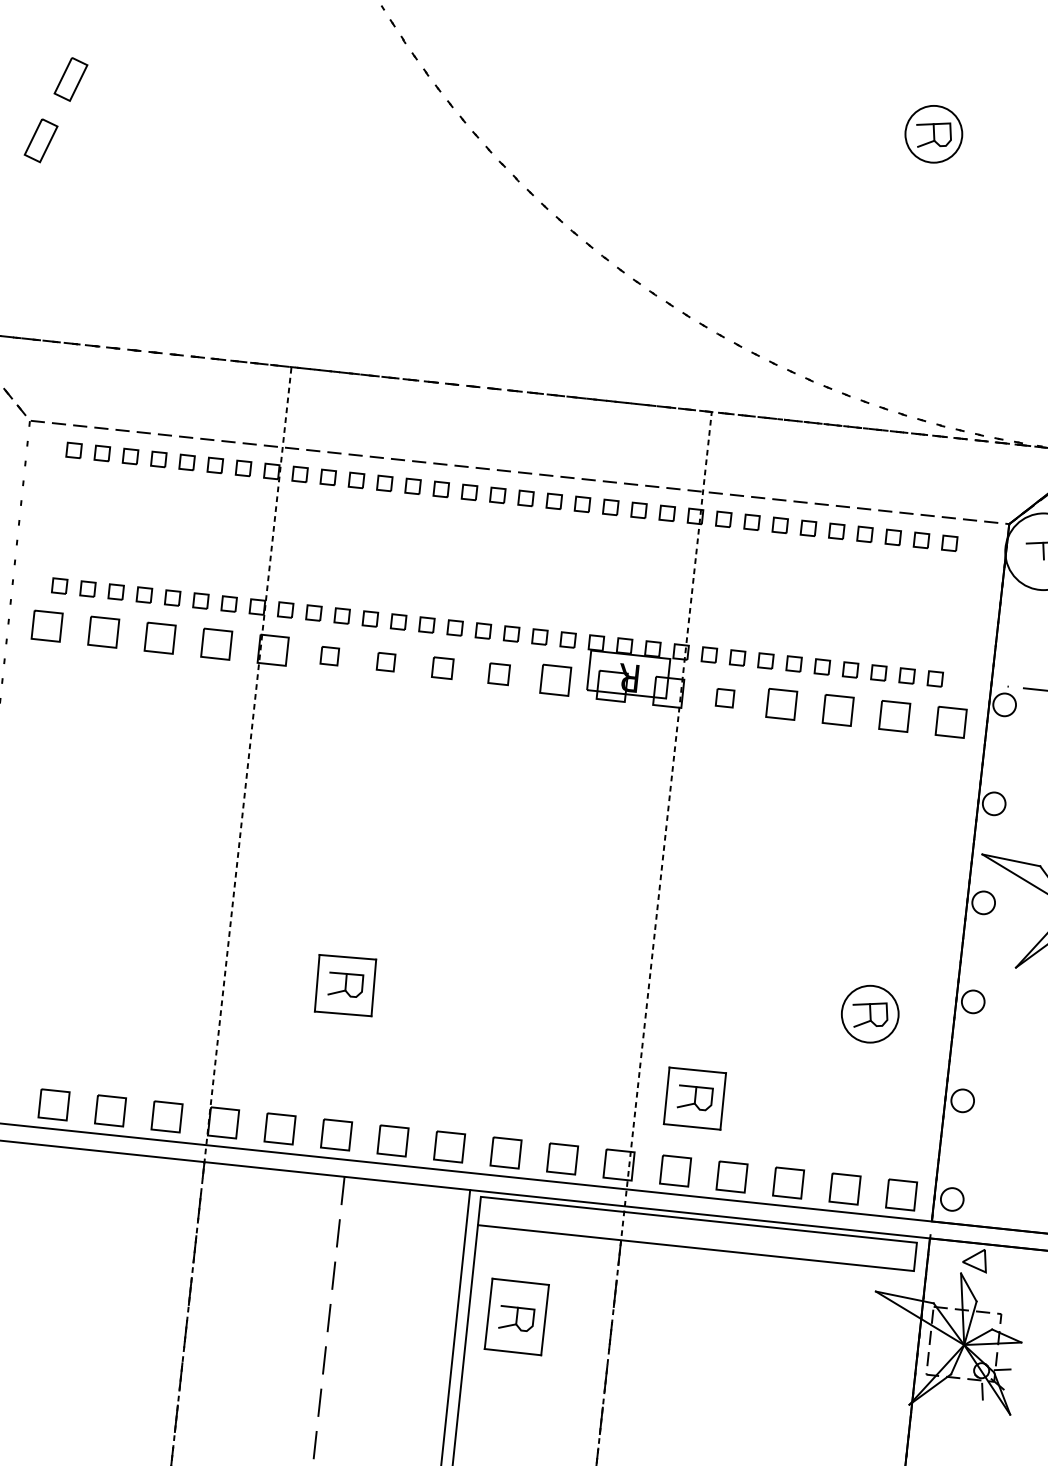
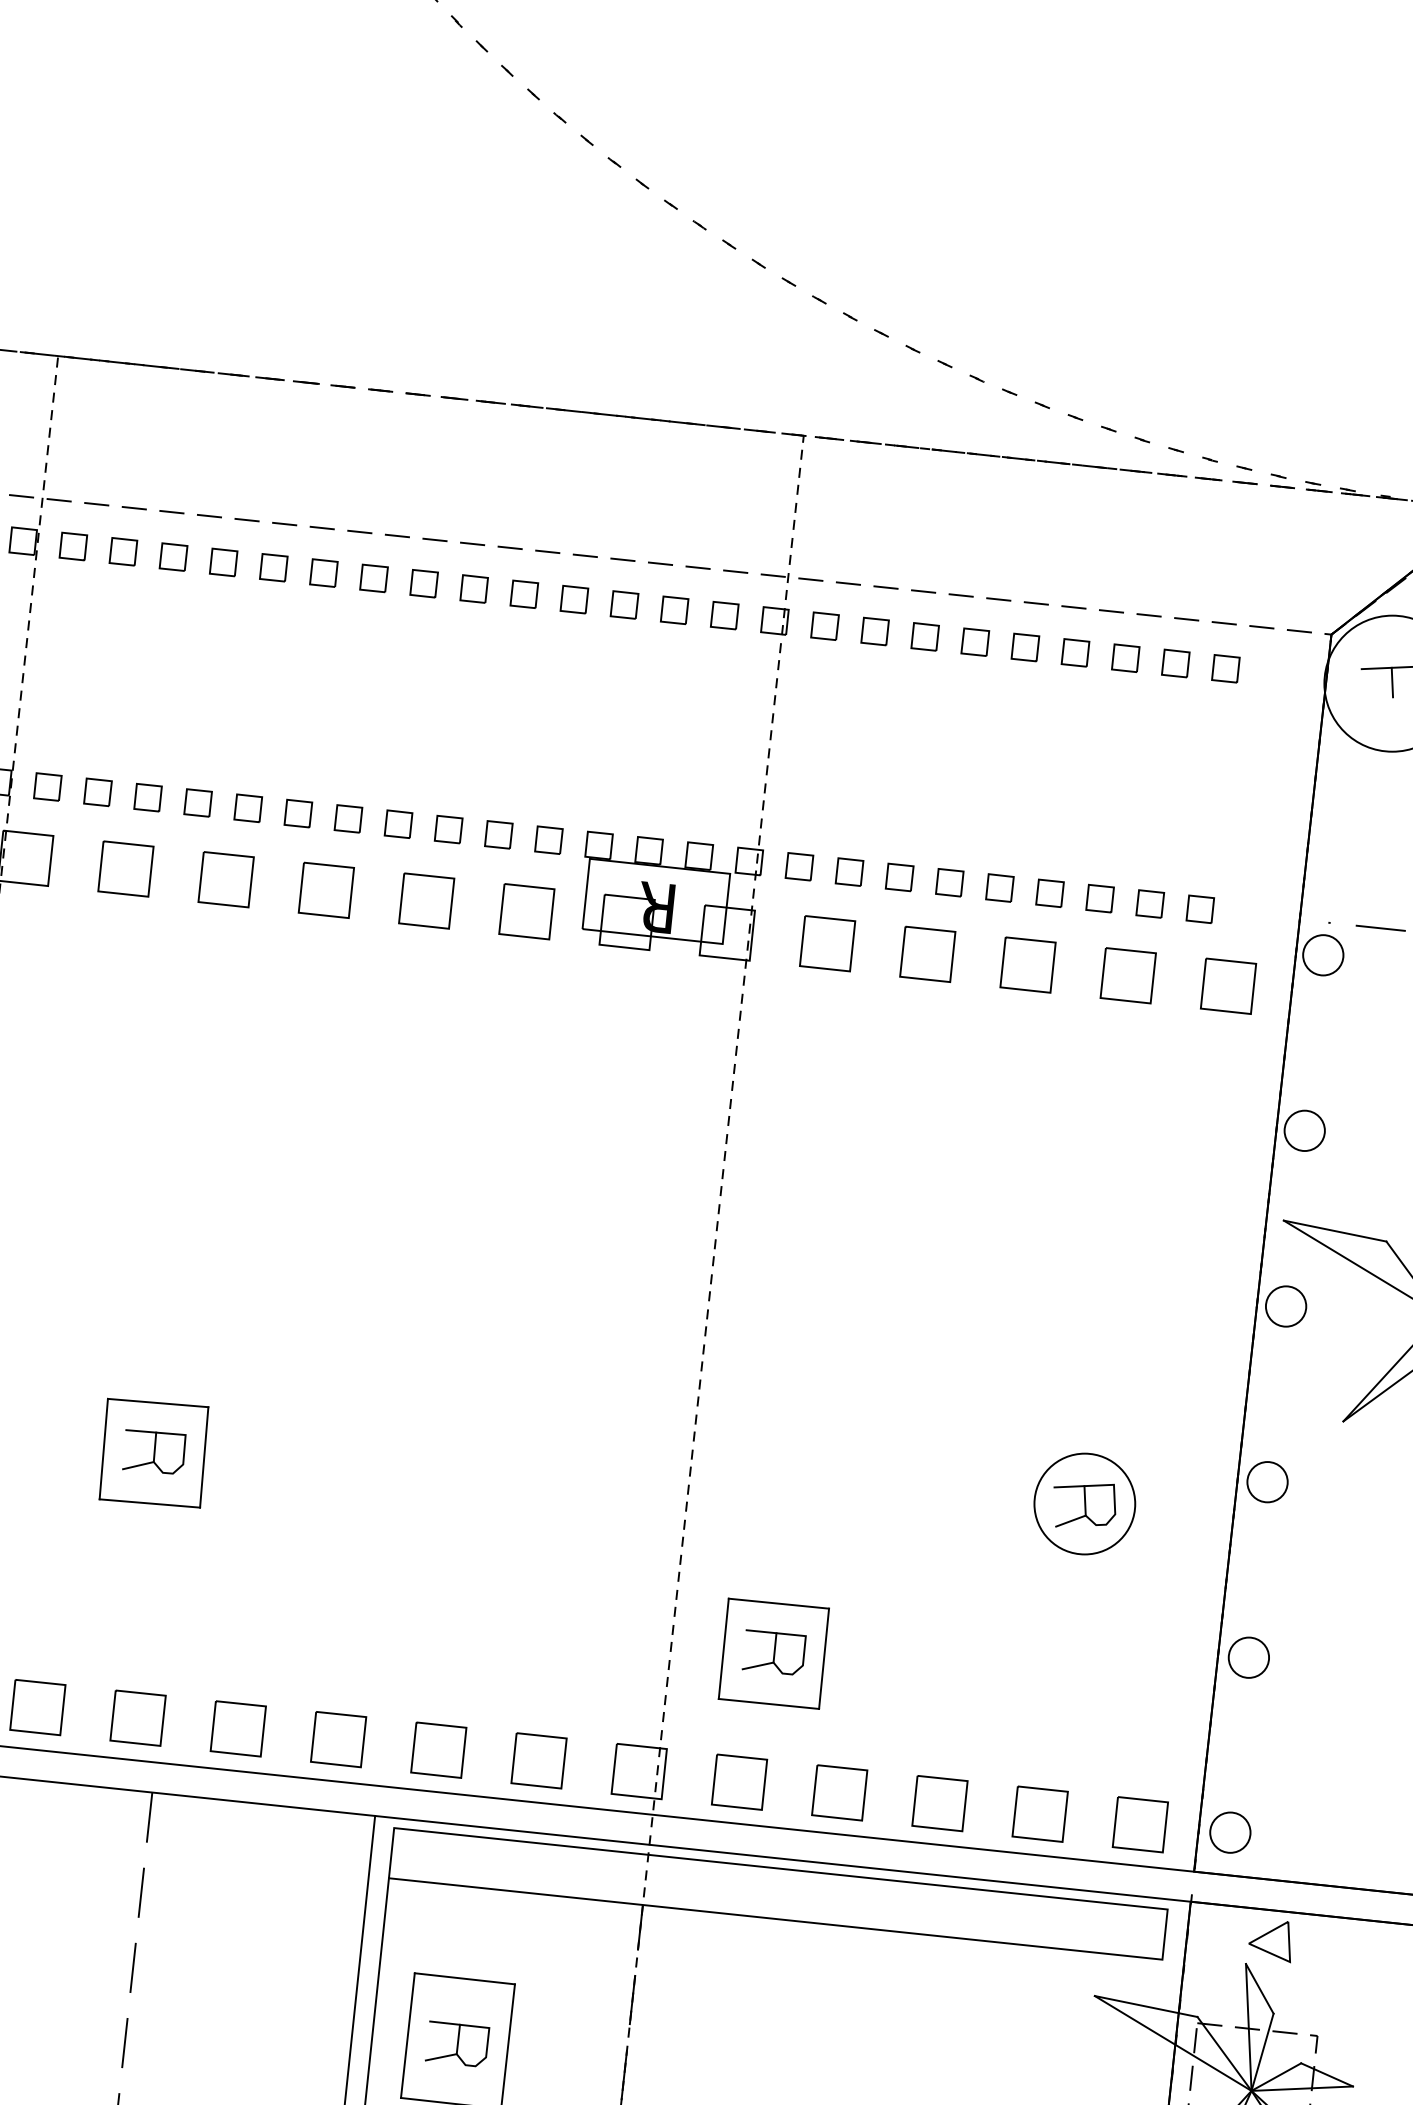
part: (329, 655) -> (125, 867), size x1.67
part: (385, 661) -> (224, 878), size x1.67
part: (442, 667) -> (326, 888), size x1.43
part: (498, 673) -> (425, 899), size x1.43
part: (724, 697) -> (826, 942), size x1.67

